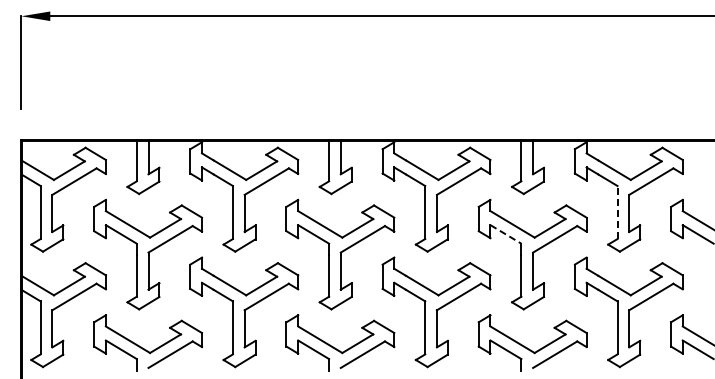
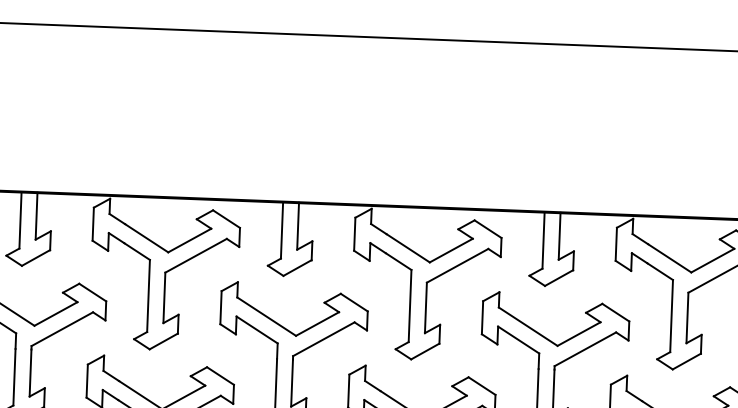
line: (617, 212) -> (671, 316), dashed -> solid
line: (506, 234) -> (519, 340), dashed -> solid

